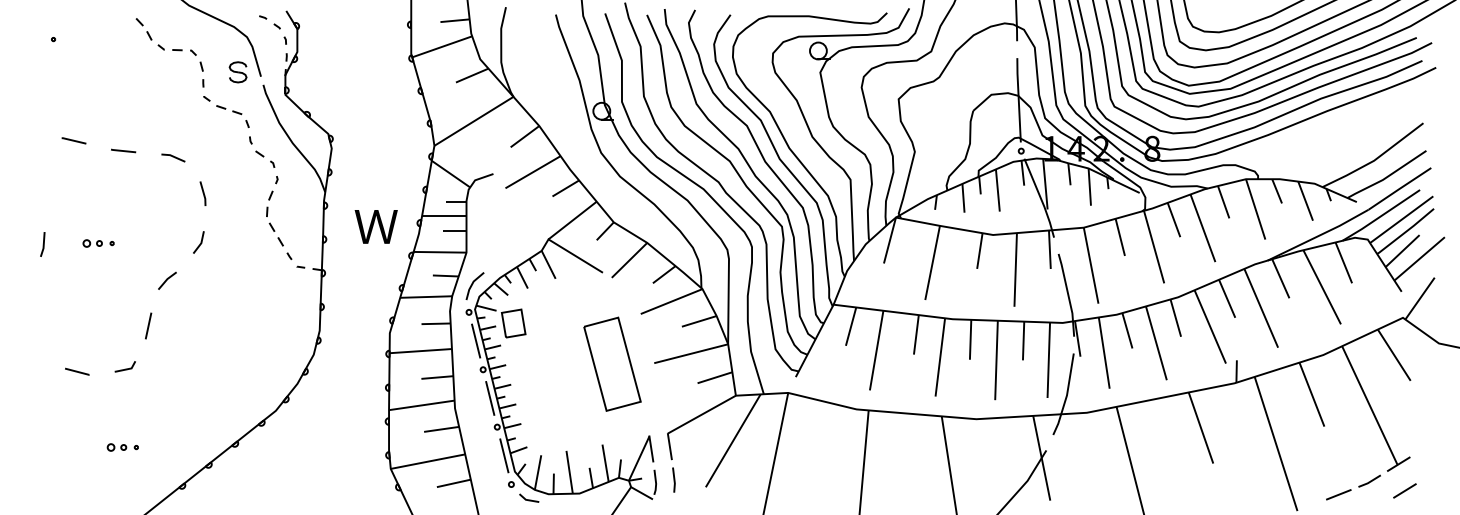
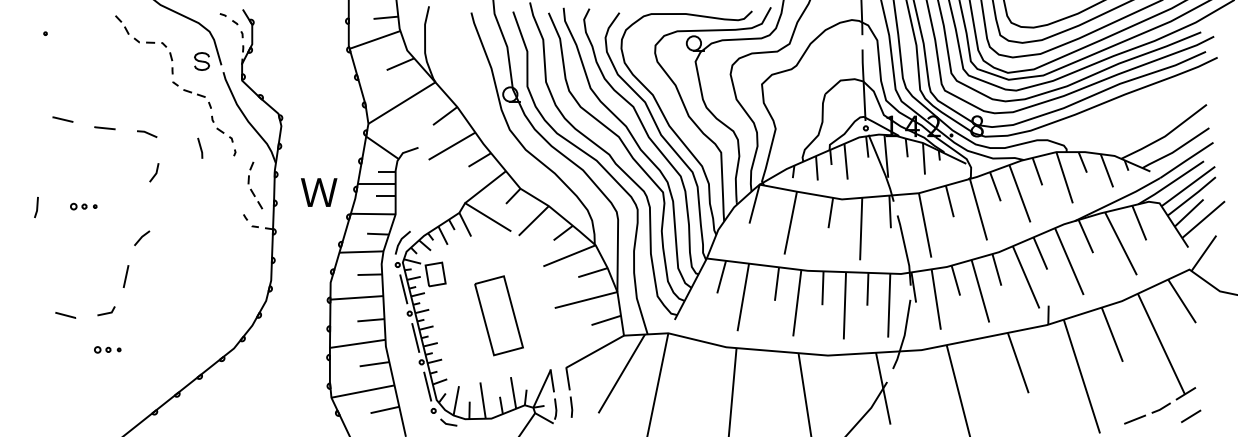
line: (202, 193) -> (199, 148), moved
part: (274, 218) -> (254, 185), moved
line: (199, 243) -> (154, 173), moved
part: (612, 363) -> (499, 315), moved
part: (122, 447) -> (107, 349), moved

